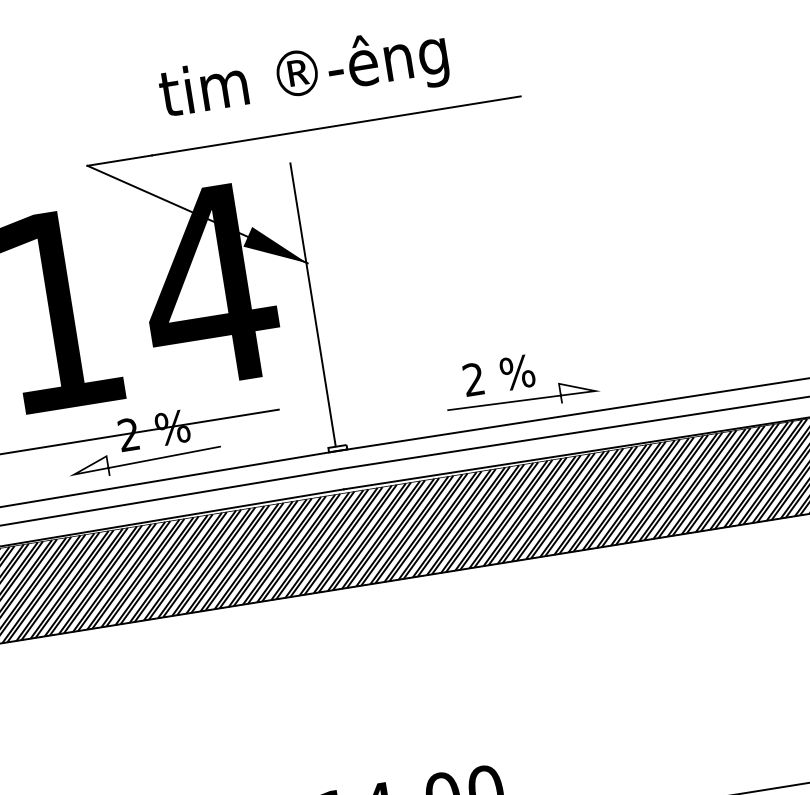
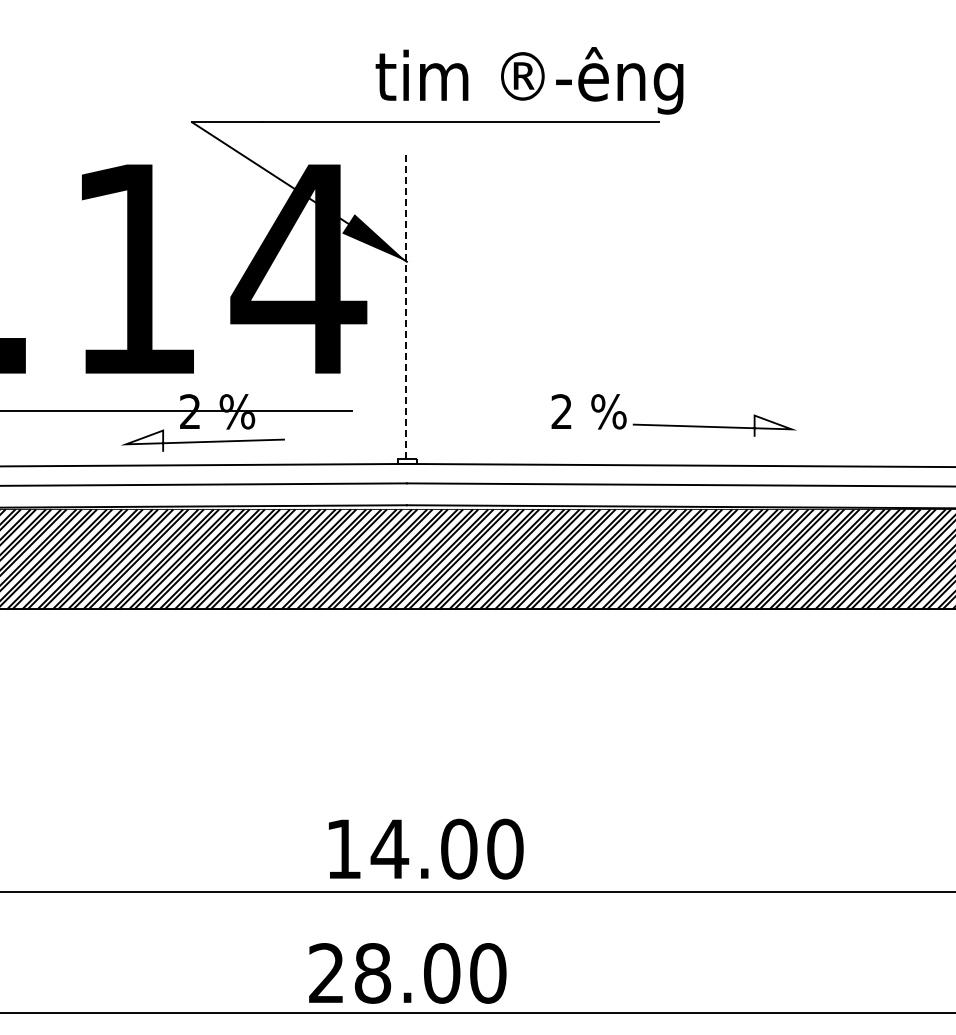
text: (303, 76) -> (529, 80), moved
line: (312, 304) -> (405, 305), solid -> dashed
line: (523, 399) -> (714, 426), moved

